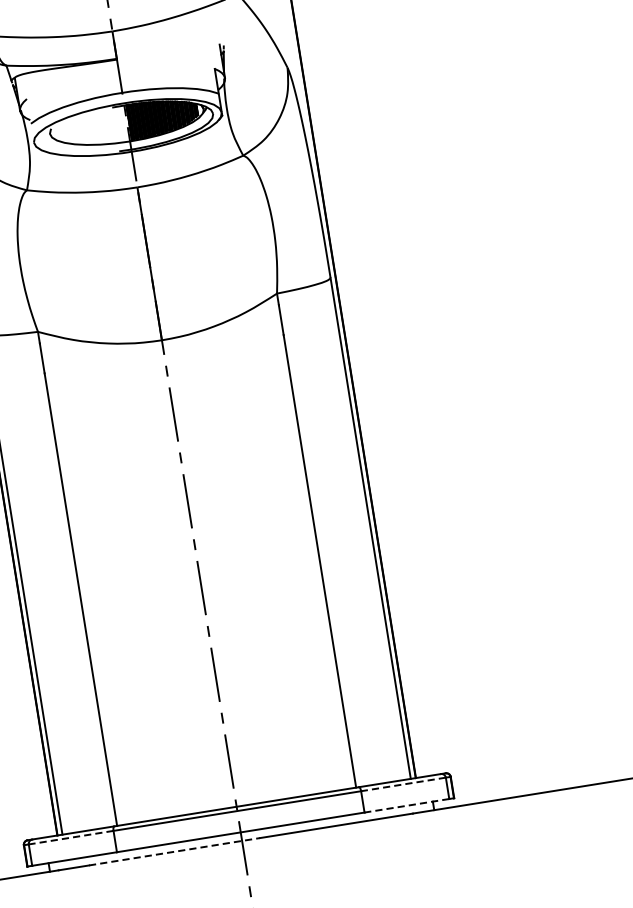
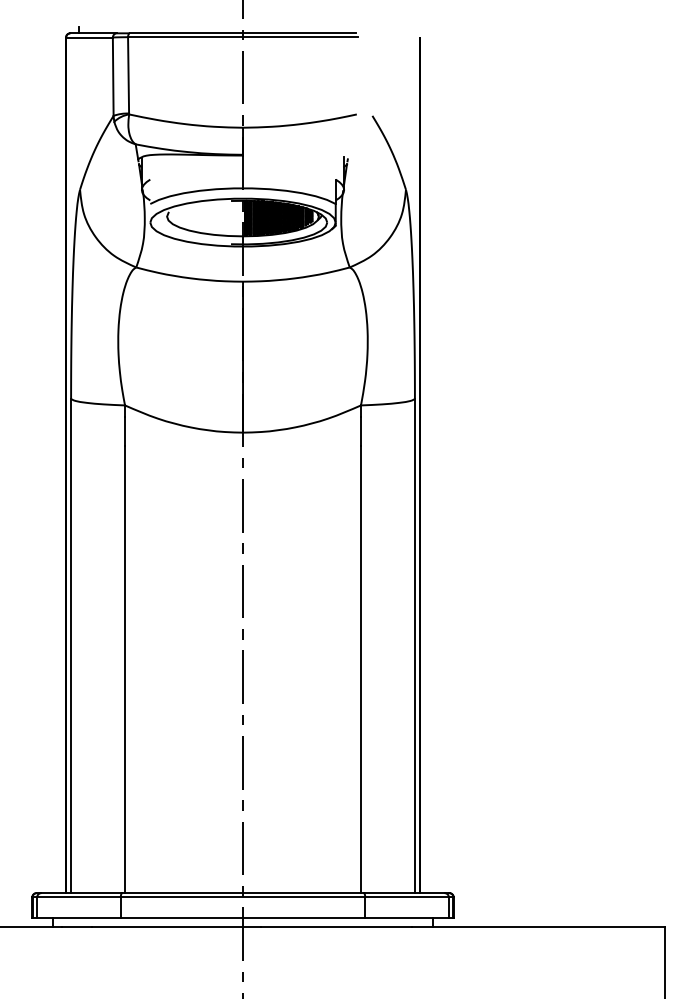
line: (403, 784) -> (407, 897), dashed -> solid
line: (407, 805) -> (407, 918), dashed -> solid
line: (70, 837) -> (78, 897), dashed -> solid
line: (174, 851) -> (176, 926), dashed -> solid

